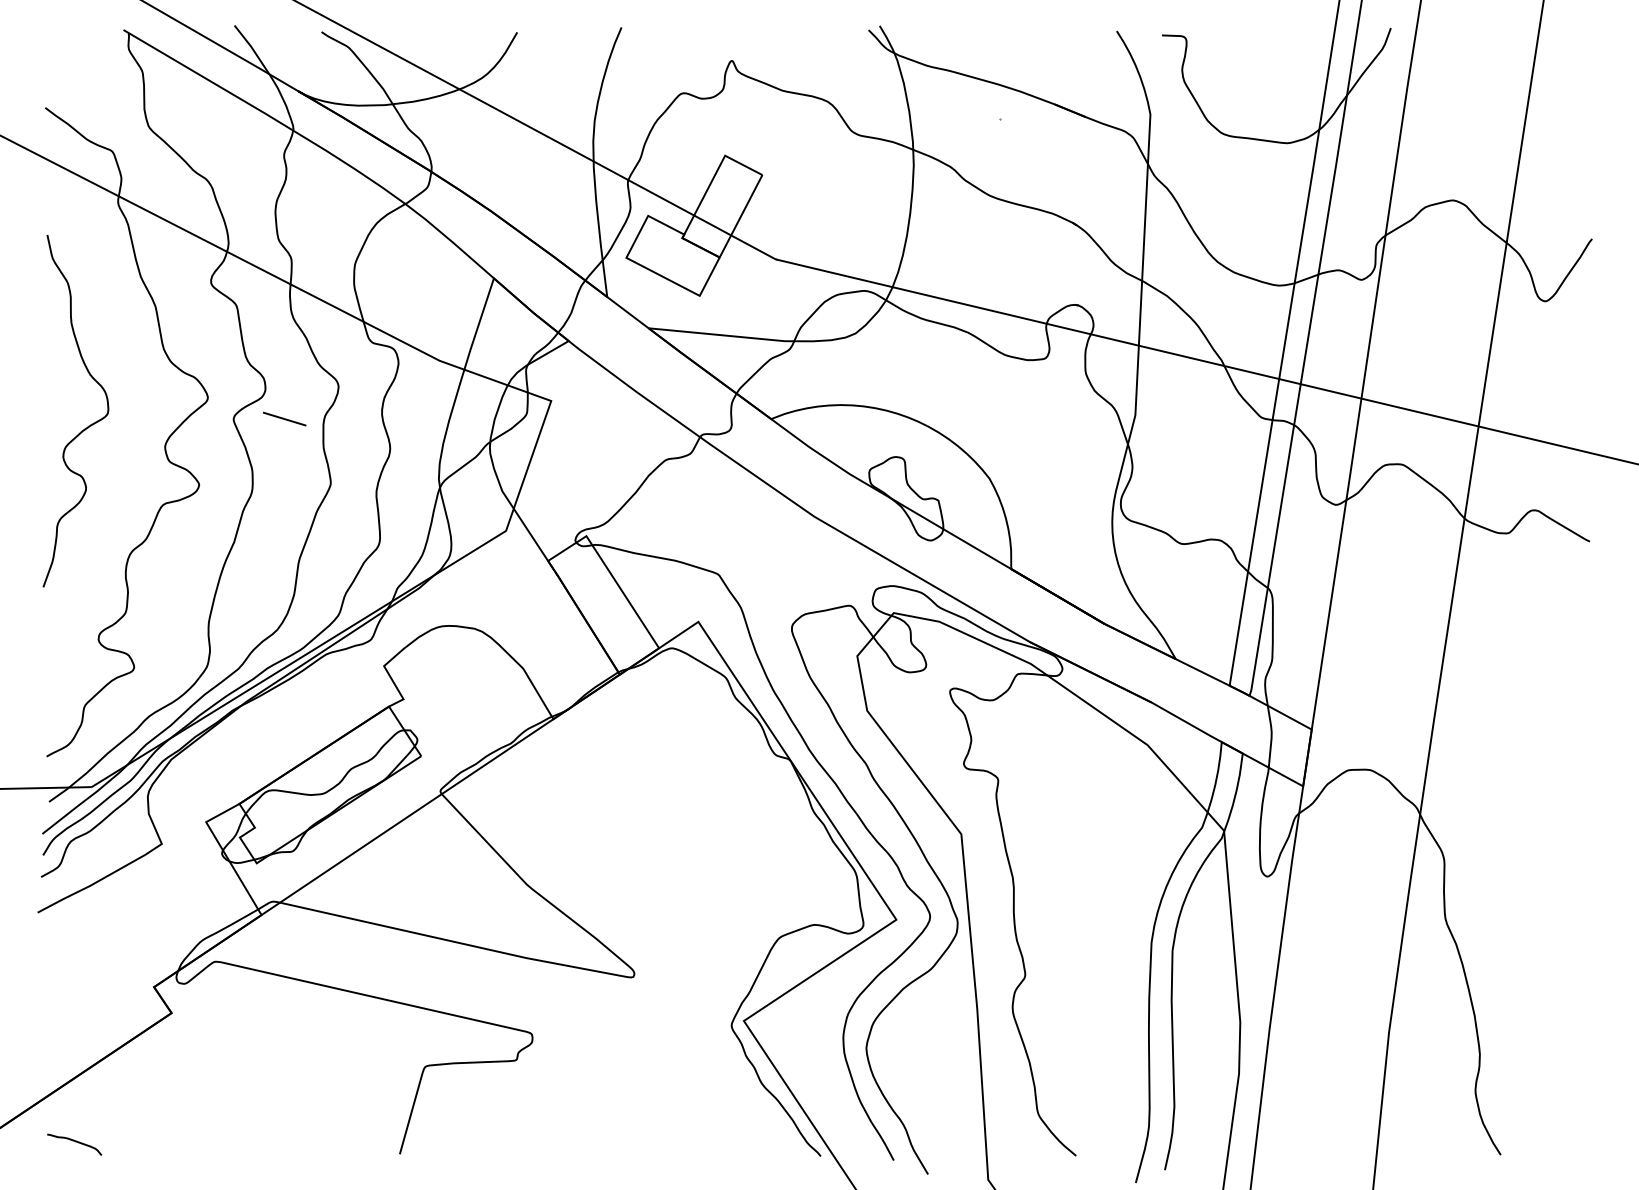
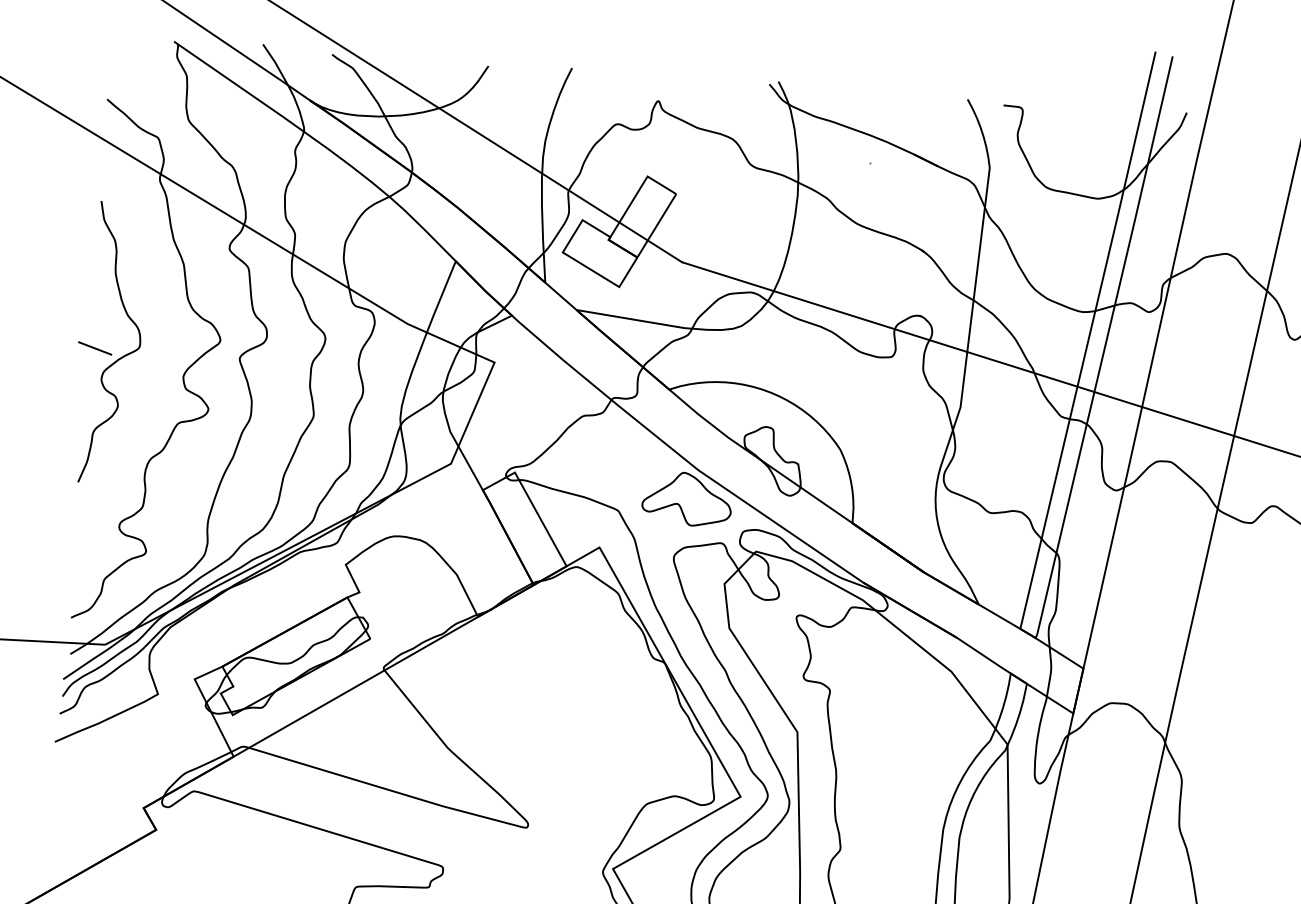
line: (284, 418) -> (95, 347), moved
part: (803, 553) -> (687, 498), added

